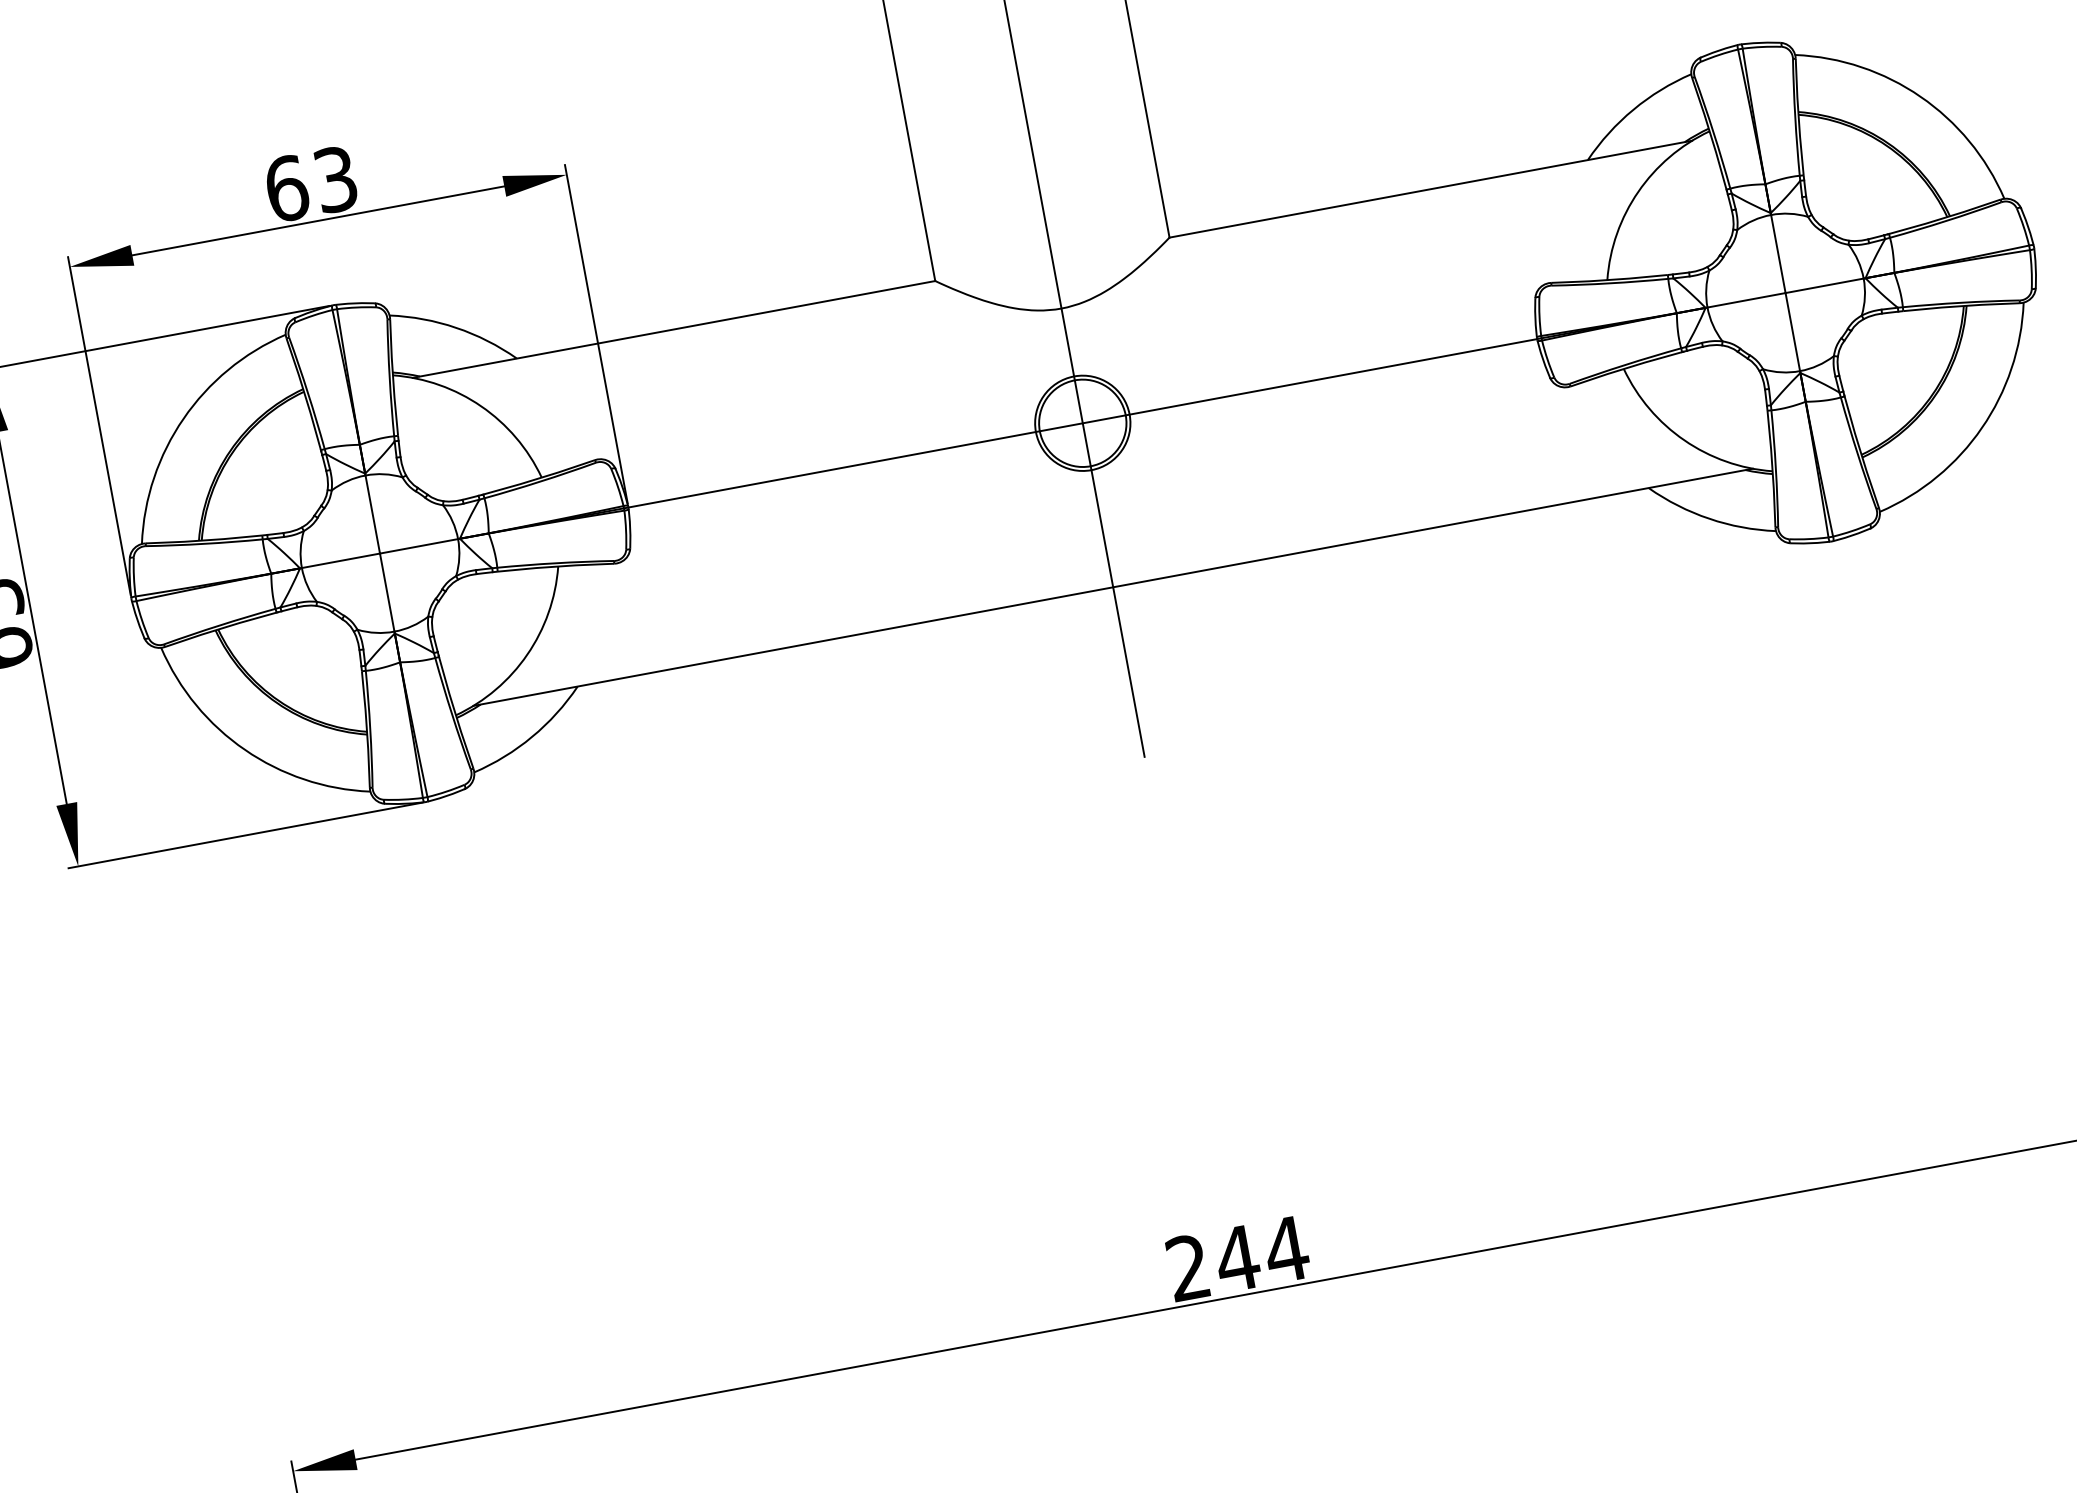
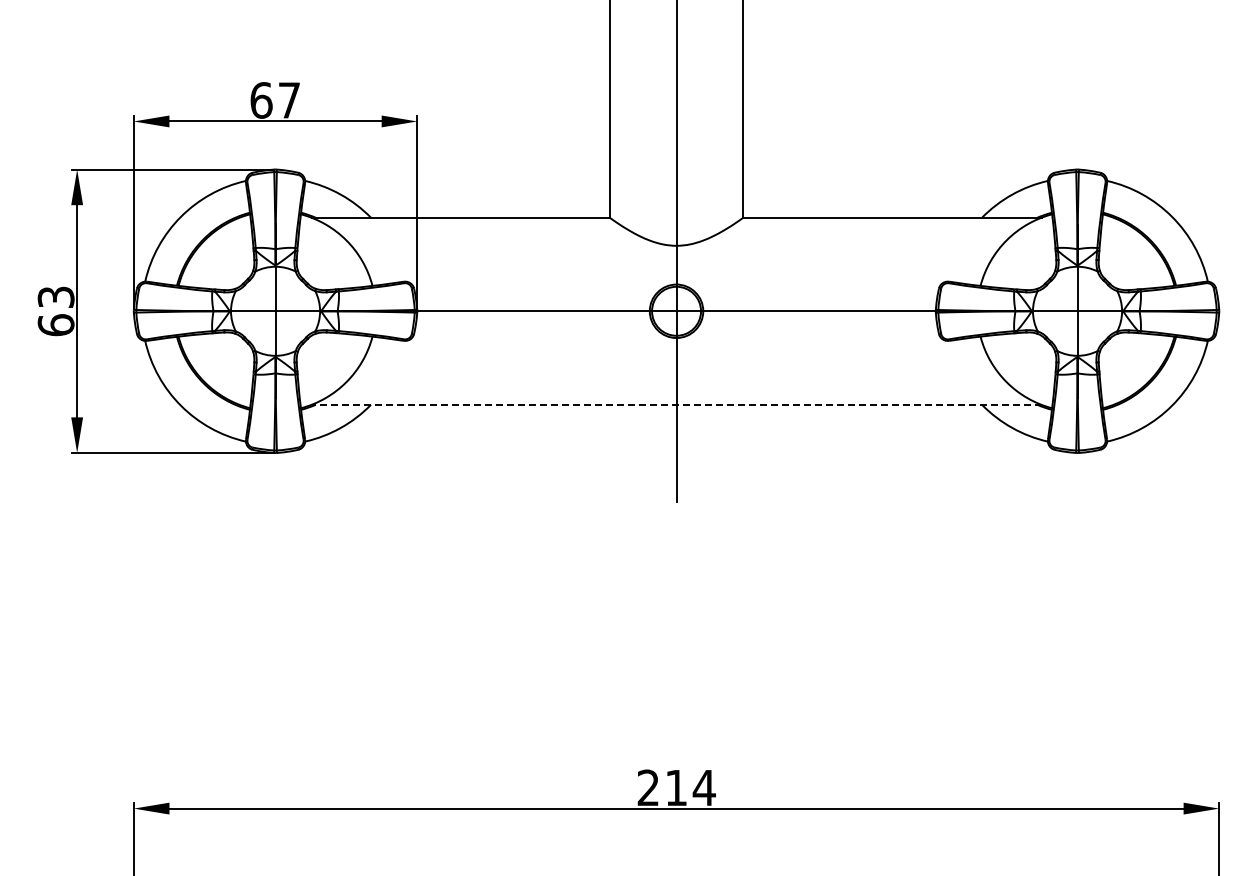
text: (335, 179) -> (289, 100), 63 -> 67
line: (1112, 586) -> (676, 404), solid -> dashed
text: (1235, 1258) -> (675, 787), 244 -> 214

